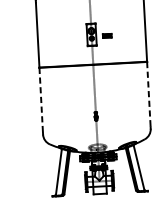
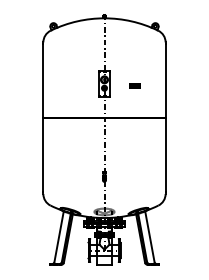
part: (106, 35) -> (134, 85), moved
line: (148, 94) -> (165, 155), dashed -> solid
line: (41, 100) -> (43, 155), dashed -> solid

